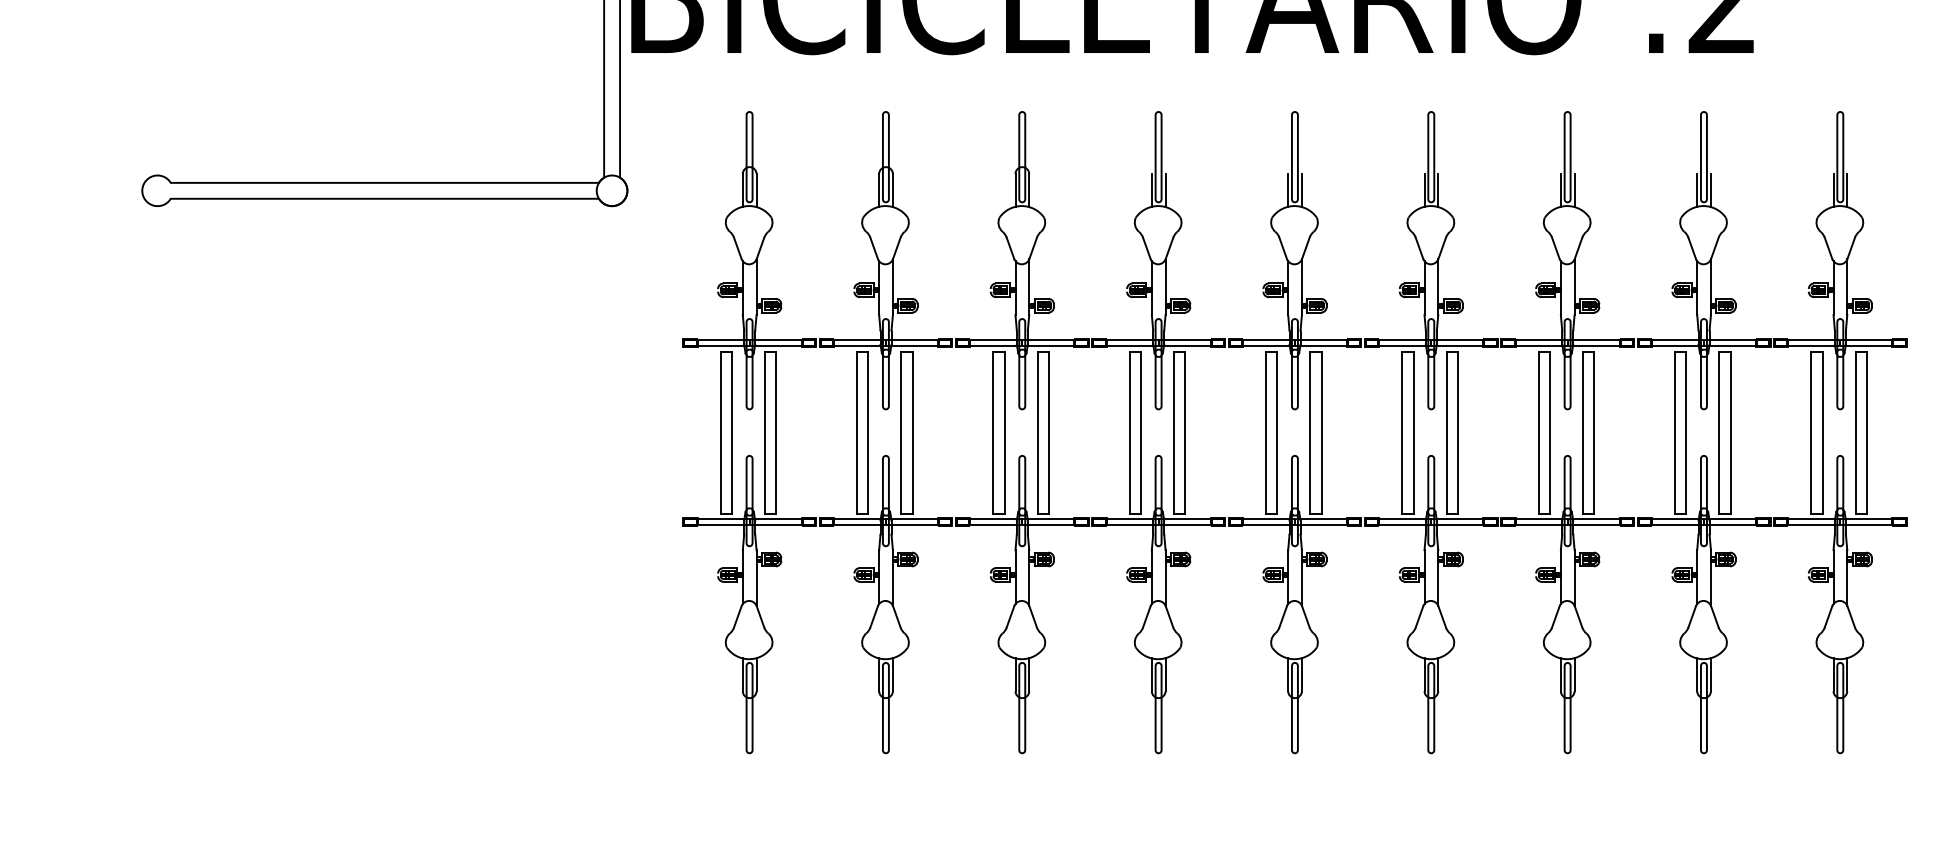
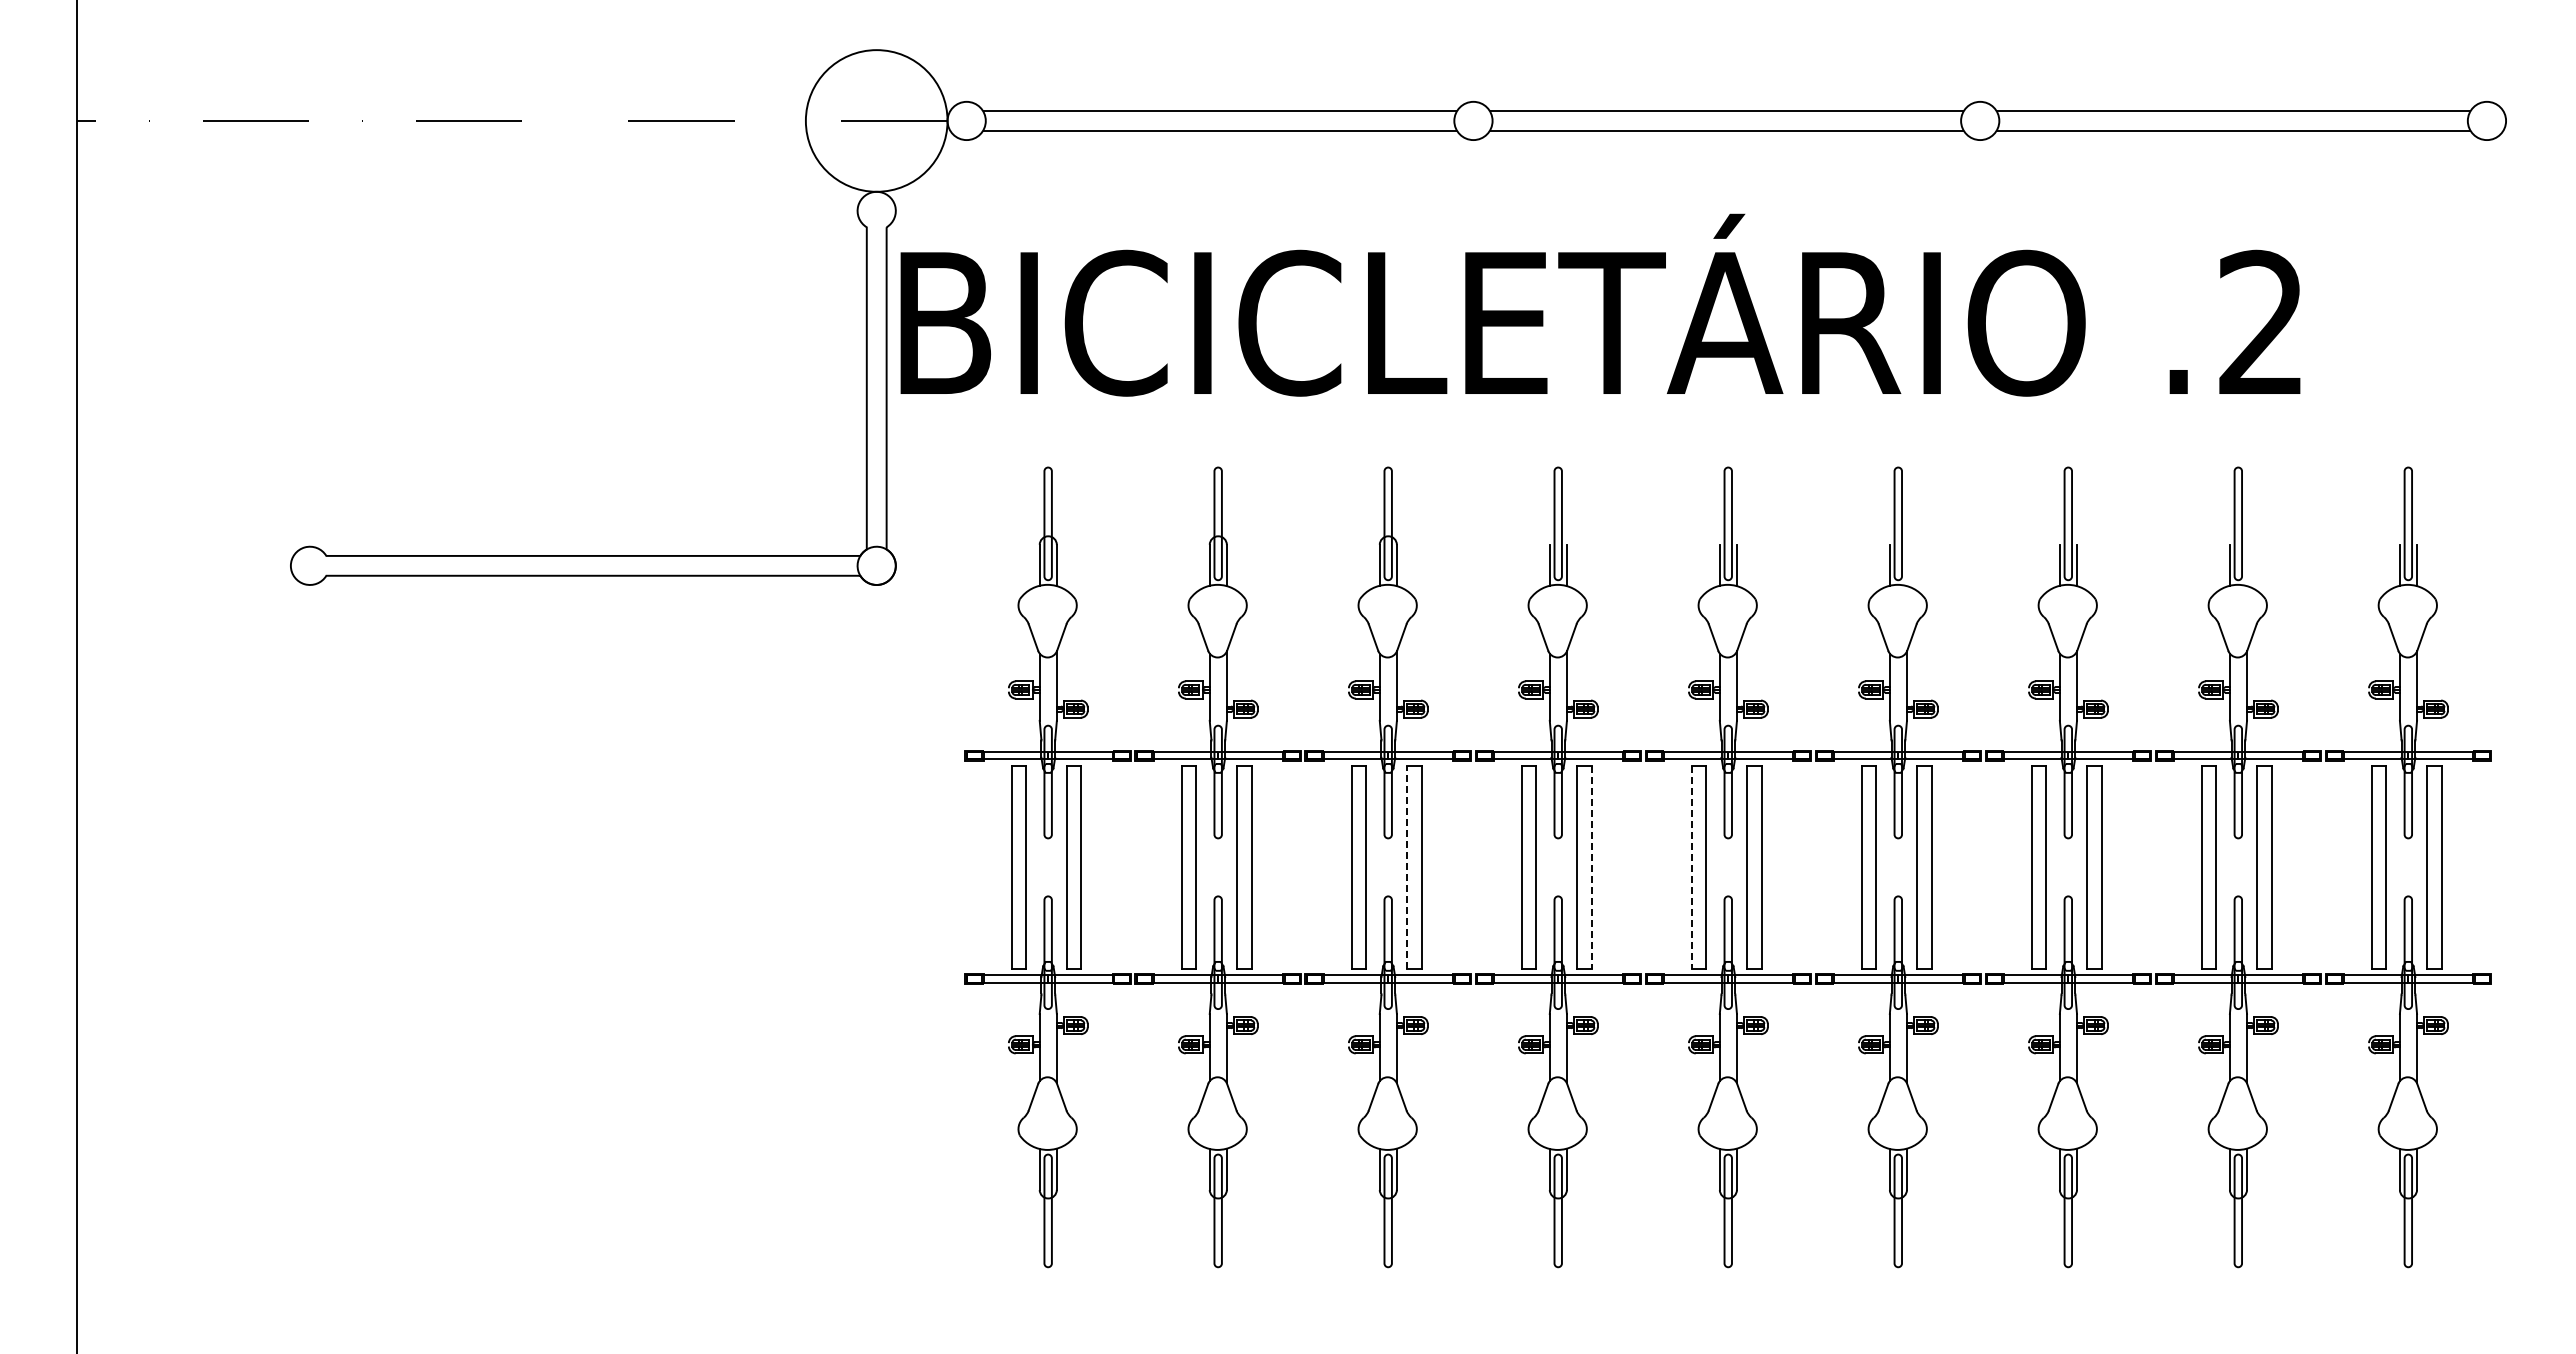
line: (1437, 190) -> (1906, 565), removed
line: (1711, 190) -> (2247, 565), removed
line: (1037, 431) -> (1407, 866), solid -> dashed
line: (1185, 432) -> (1591, 867), solid -> dashed
line: (1266, 432) -> (1692, 867), solid -> dashed

